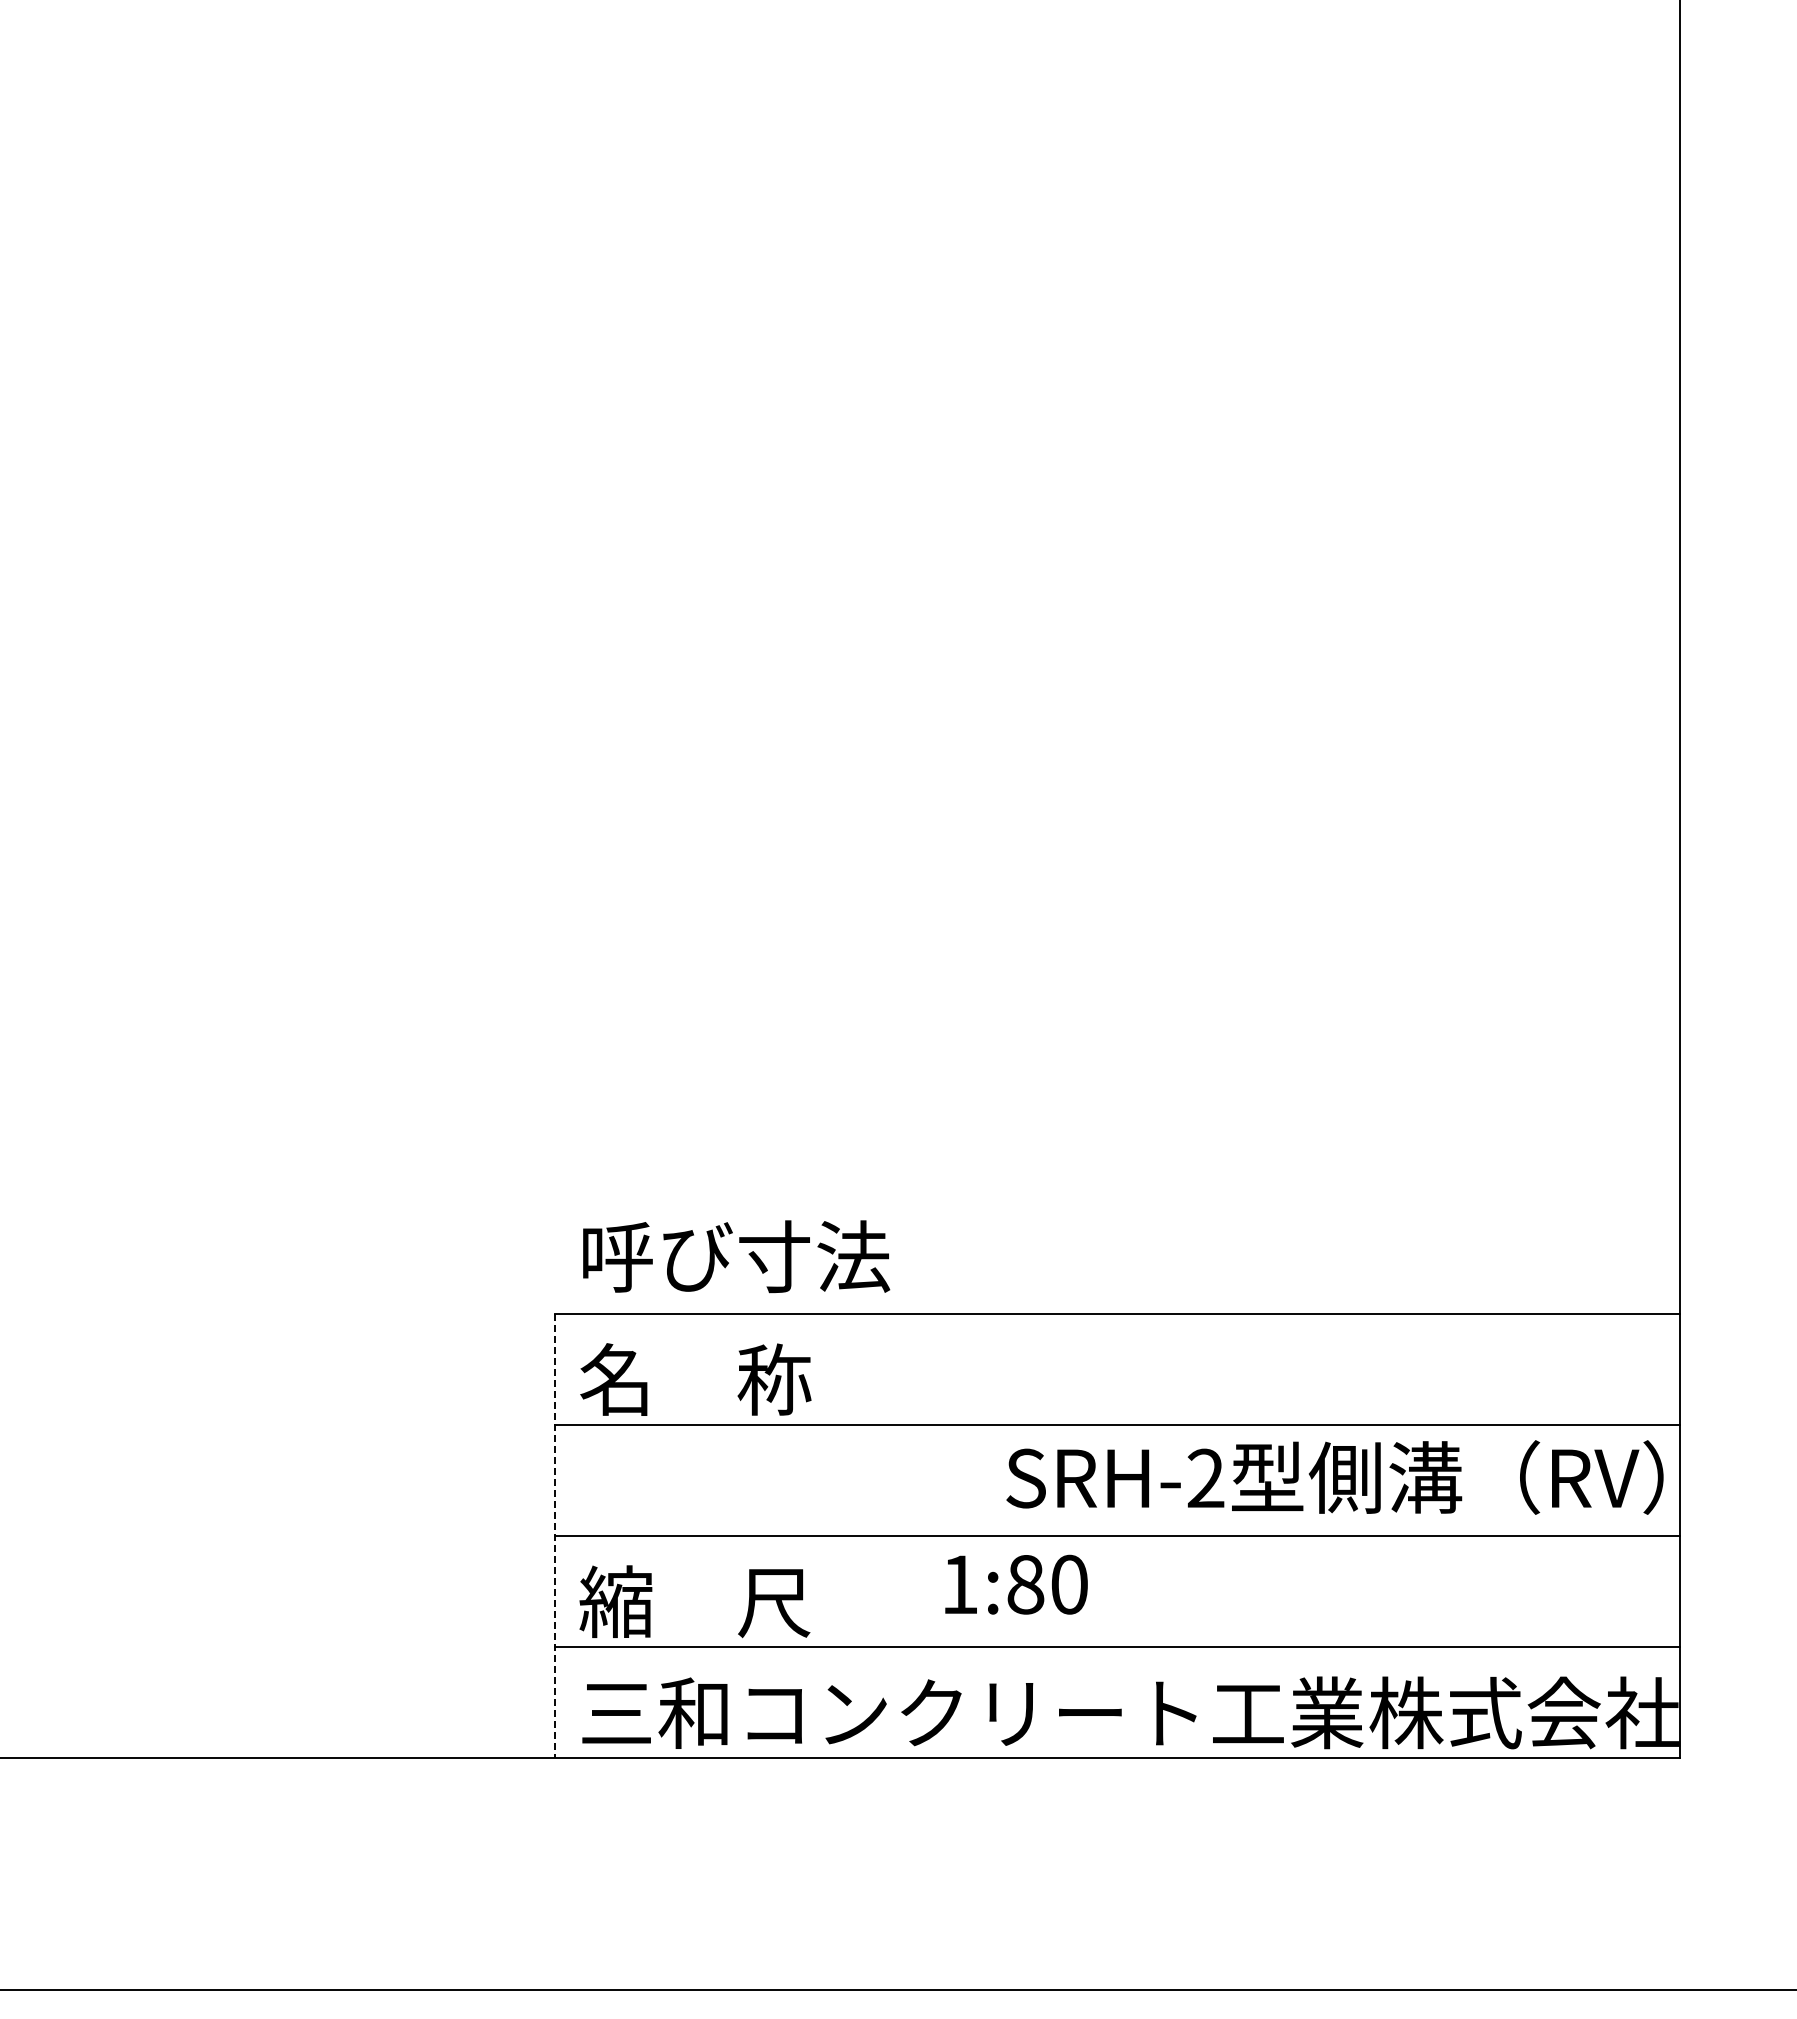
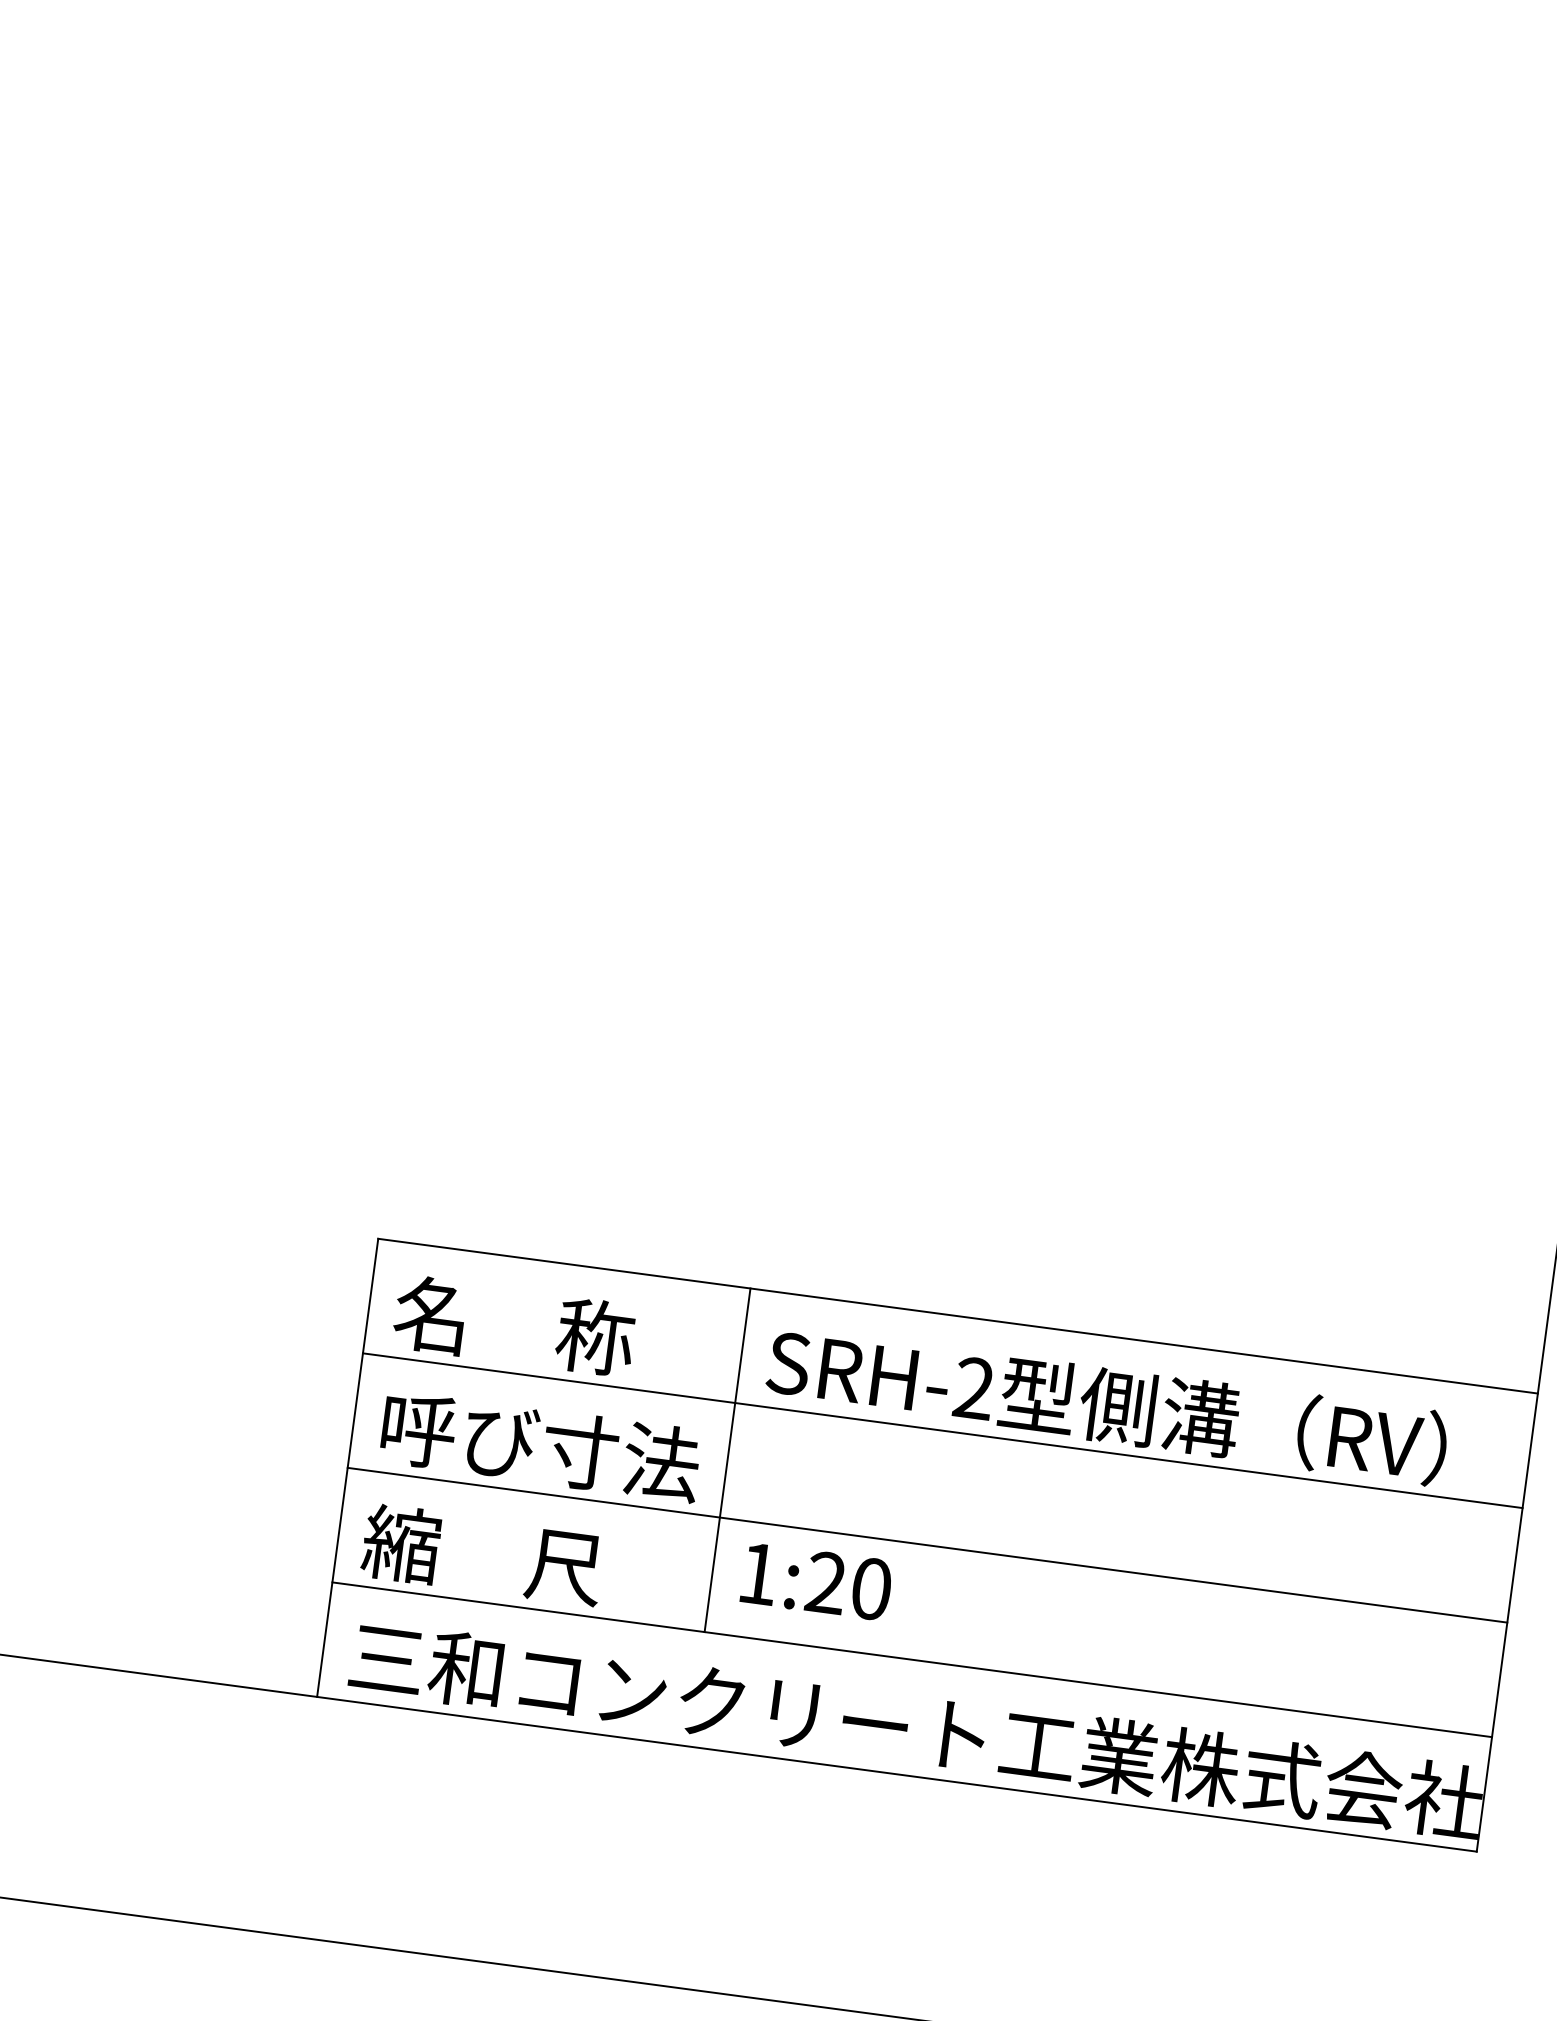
text: (736, 1256) -> (541, 1446), moved
text: (1334, 1477) -> (1106, 1405), moved
line: (915, 1479) -> (727, 1459), added
line: (554, 1536) -> (347, 1468), dashed -> solid
text: (1025, 1584) -> (826, 1582), 1:80 -> 1:20

